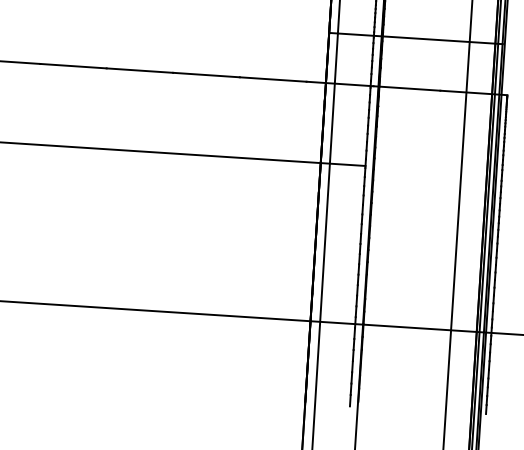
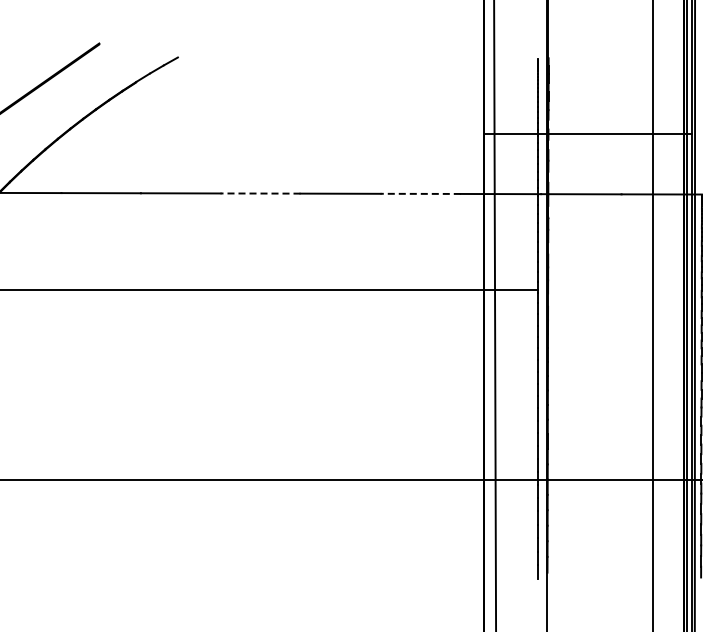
line: (139, 70) -> (260, 193), solid -> dashed
line: (273, 79) -> (420, 193), solid -> dashed

